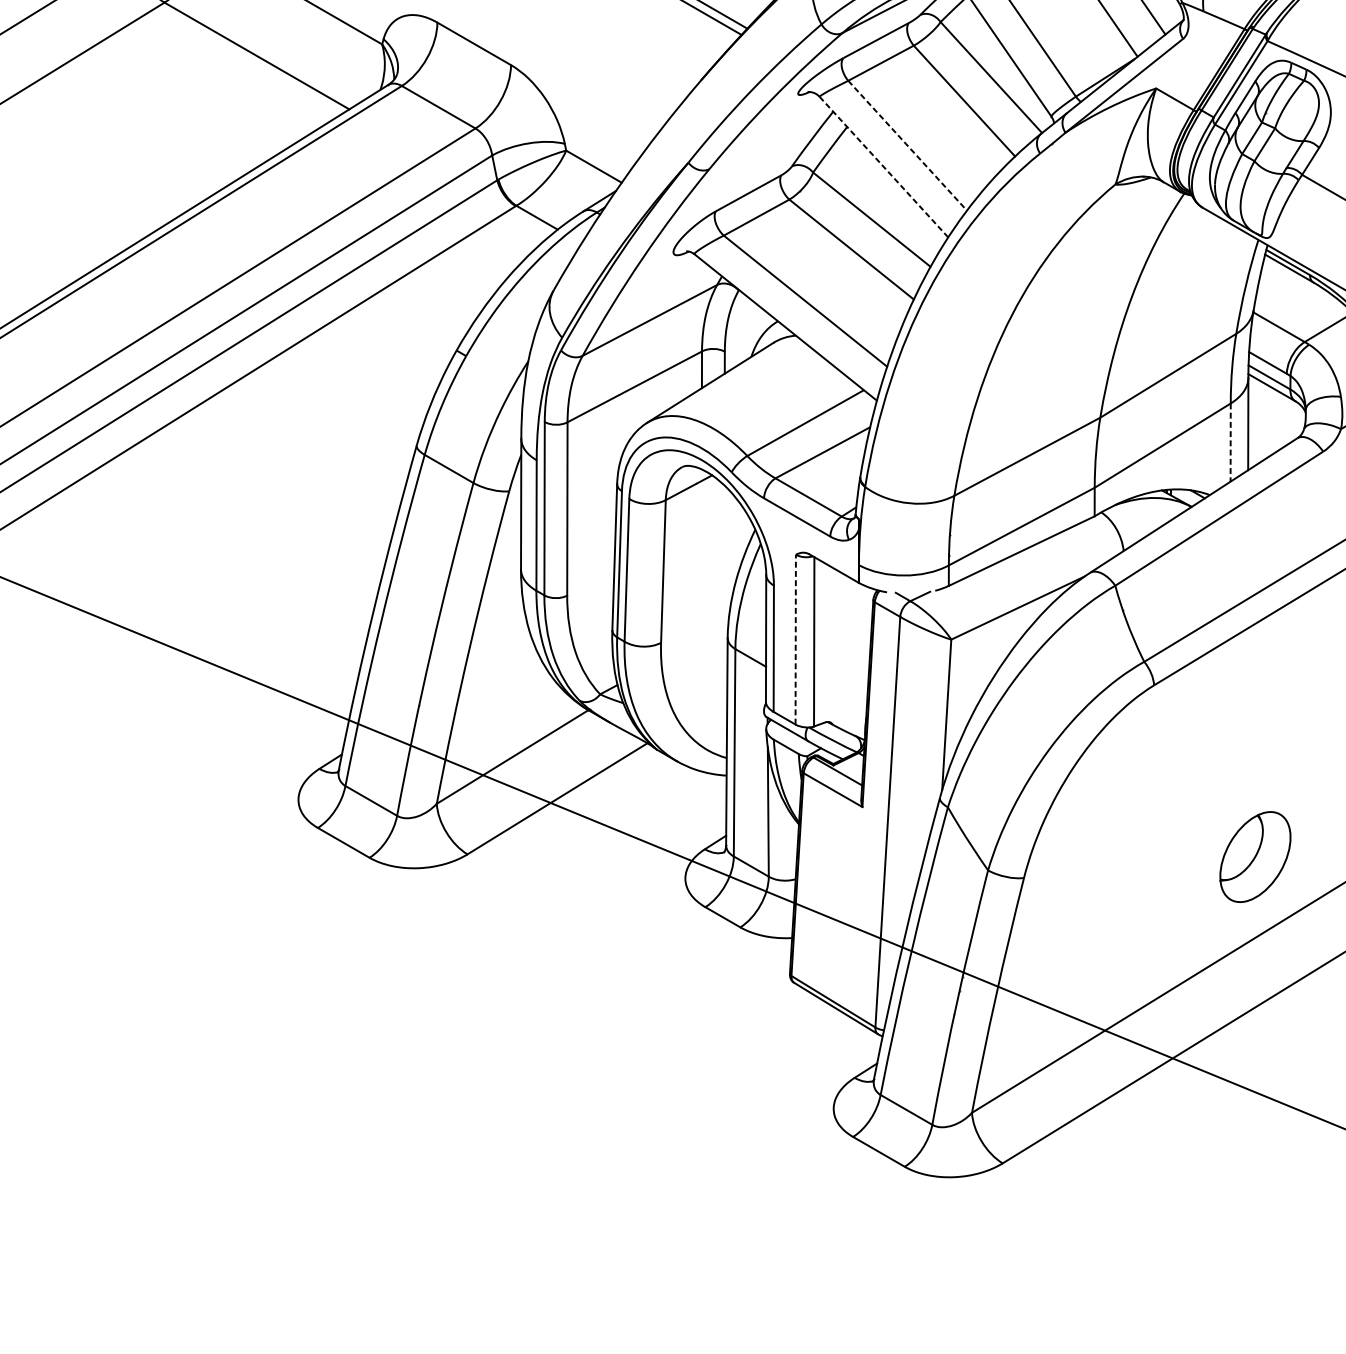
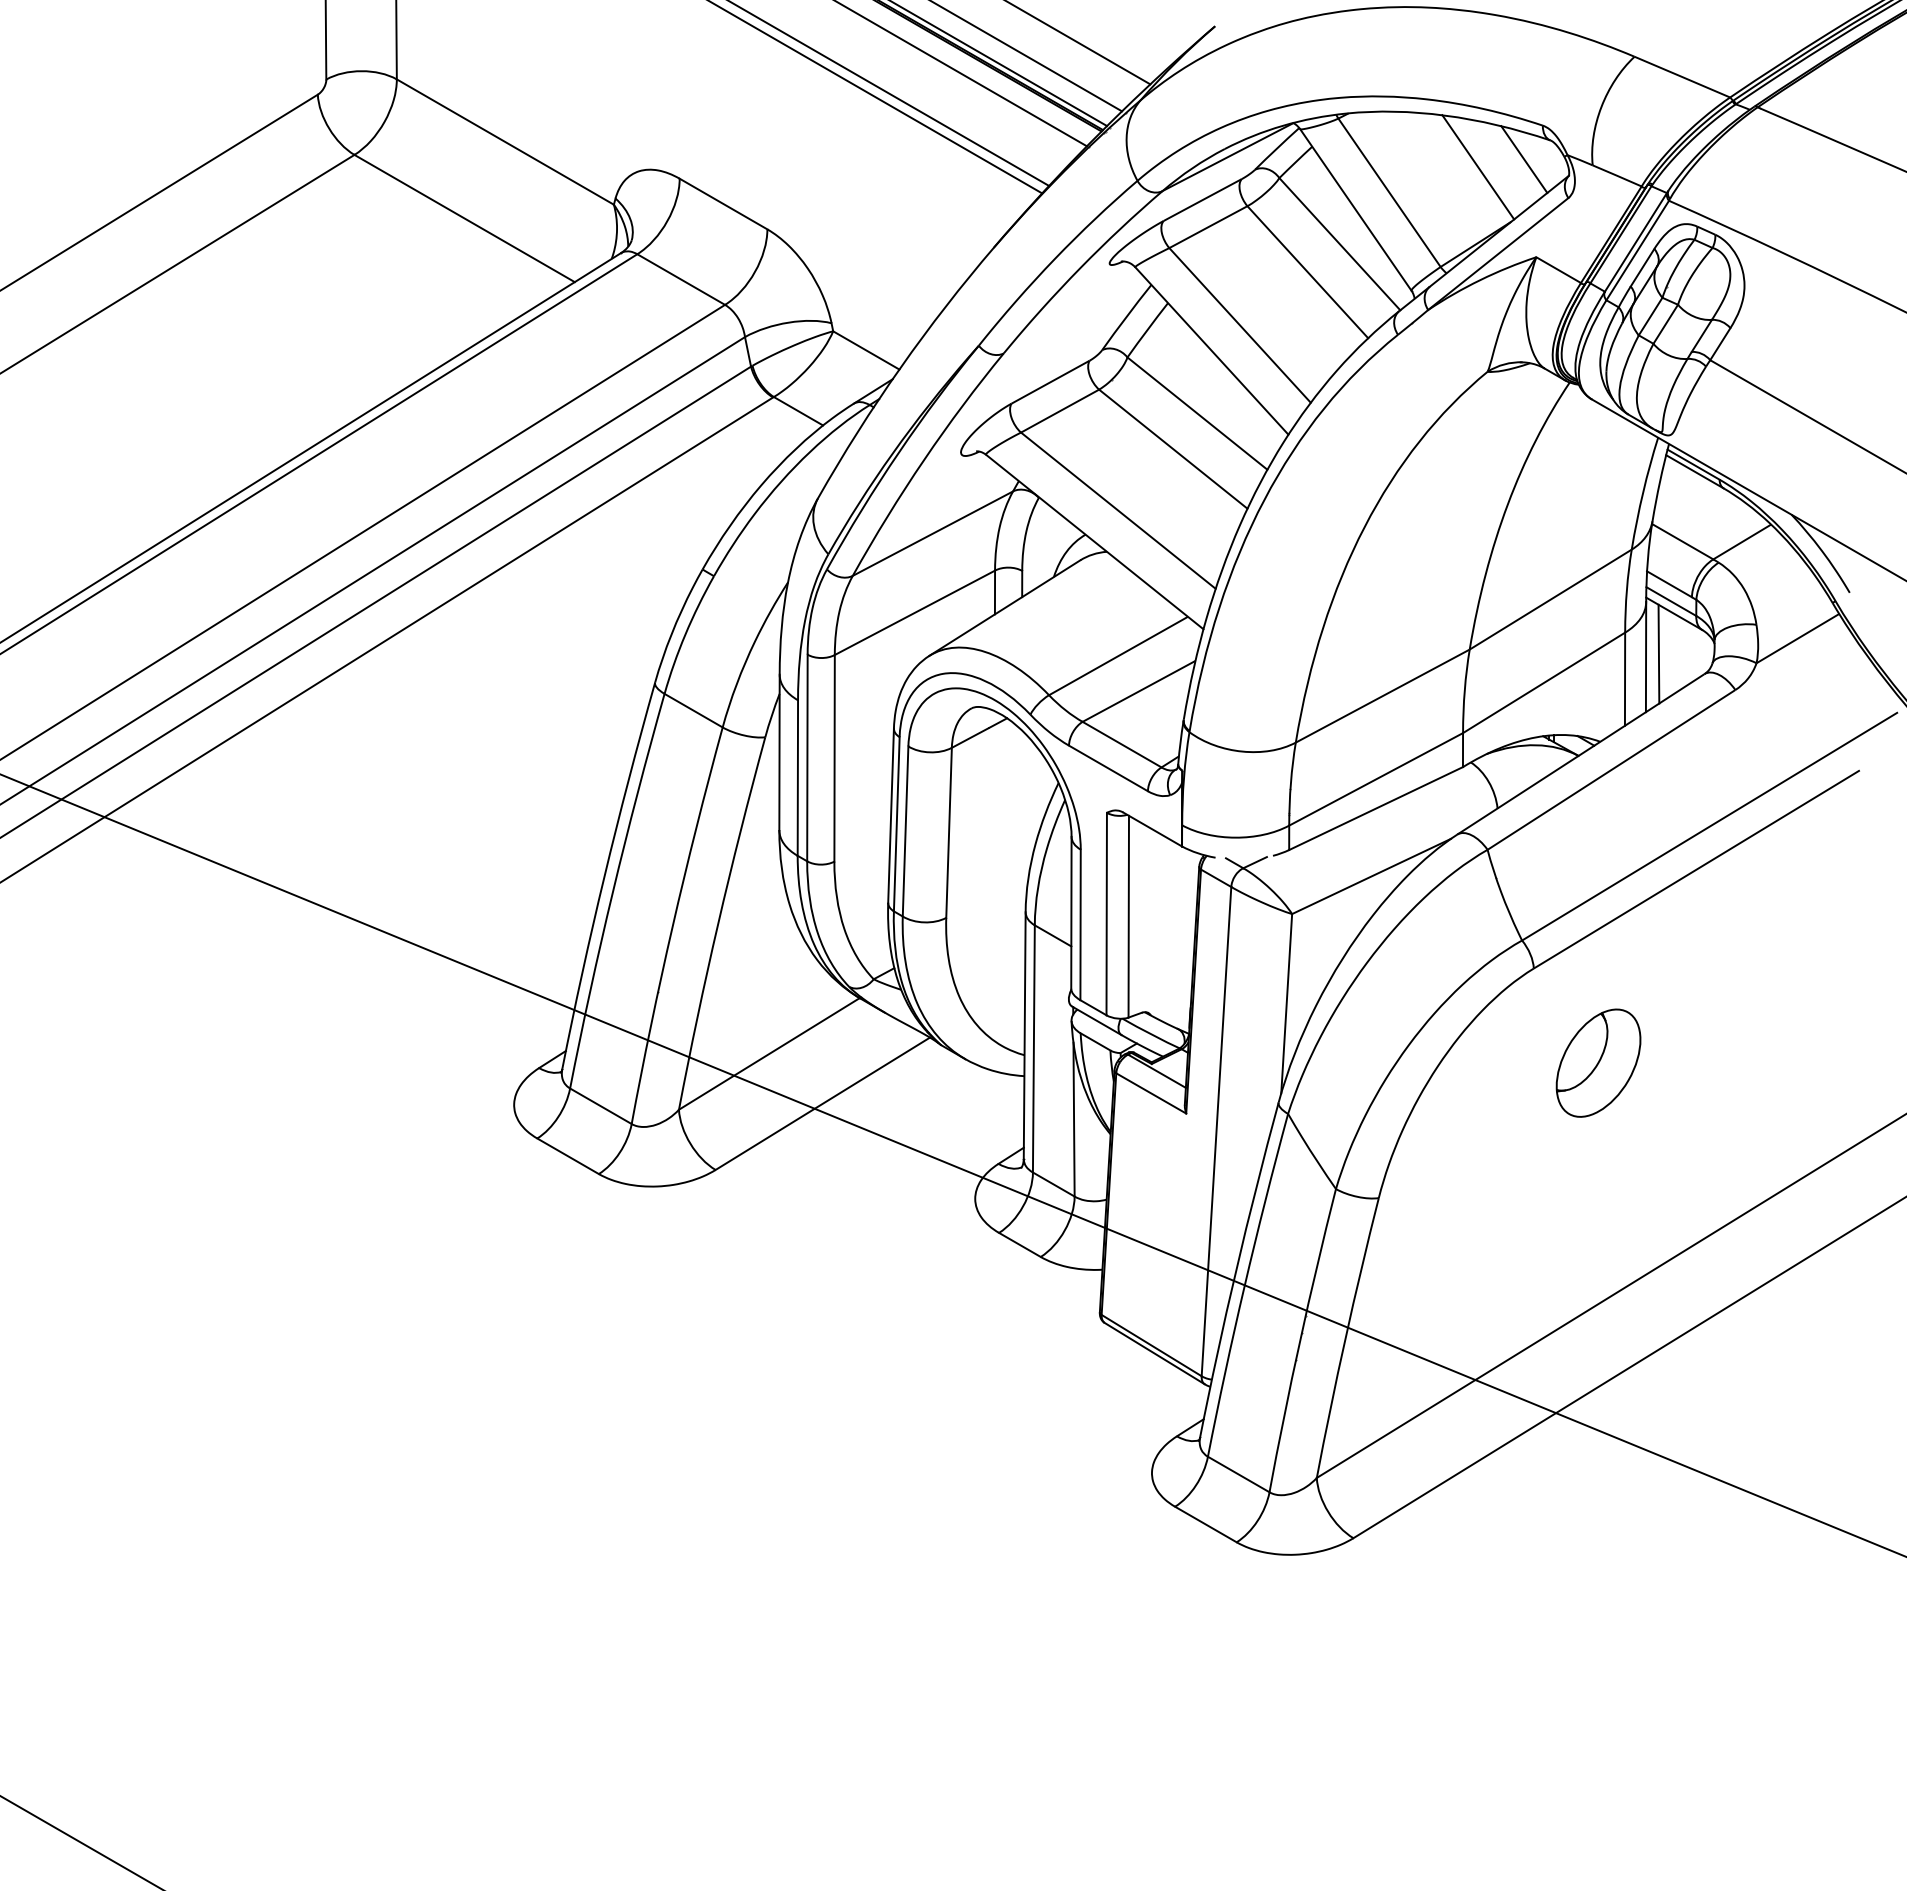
line: (907, 145) -> (1240, 325), dashed -> solid
line: (884, 167) -> (1212, 351), dashed -> solid
line: (1258, 420) -> (1658, 653), added
line: (1231, 442) -> (1625, 679), dashed -> solid
line: (795, 639) -> (1106, 913), dashed -> solid
part: (1255, 856) -> (1598, 1062), moved

